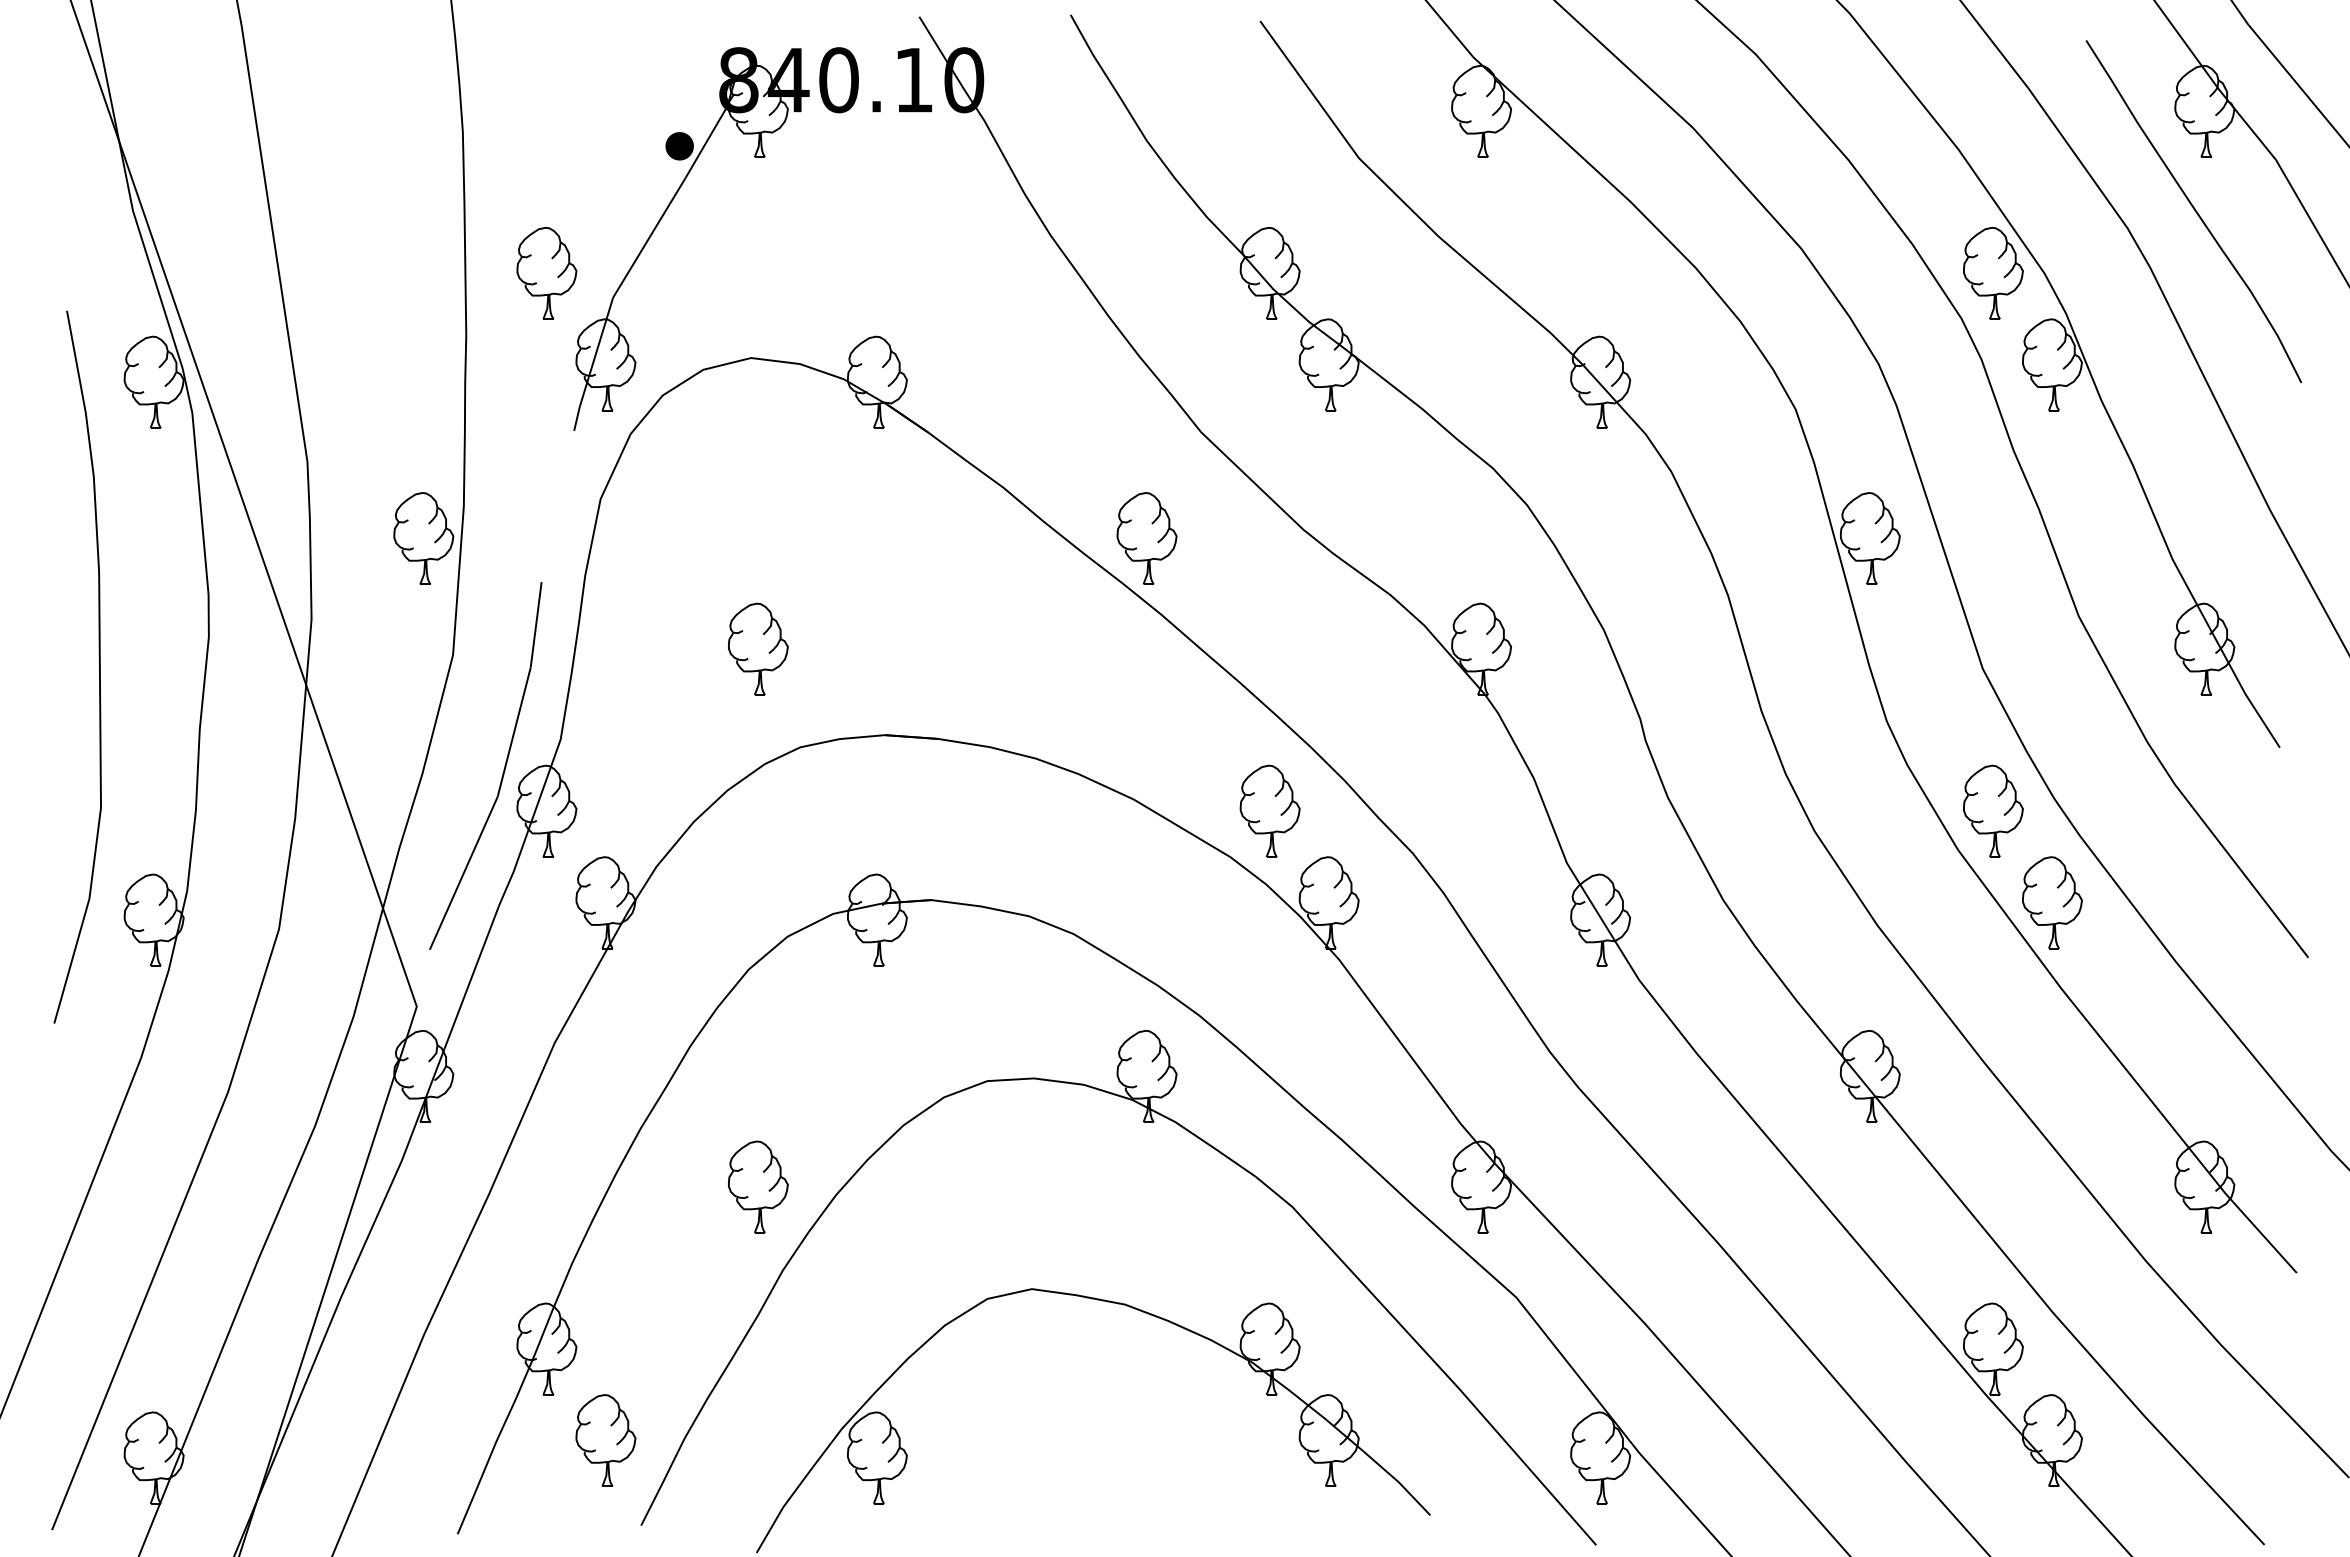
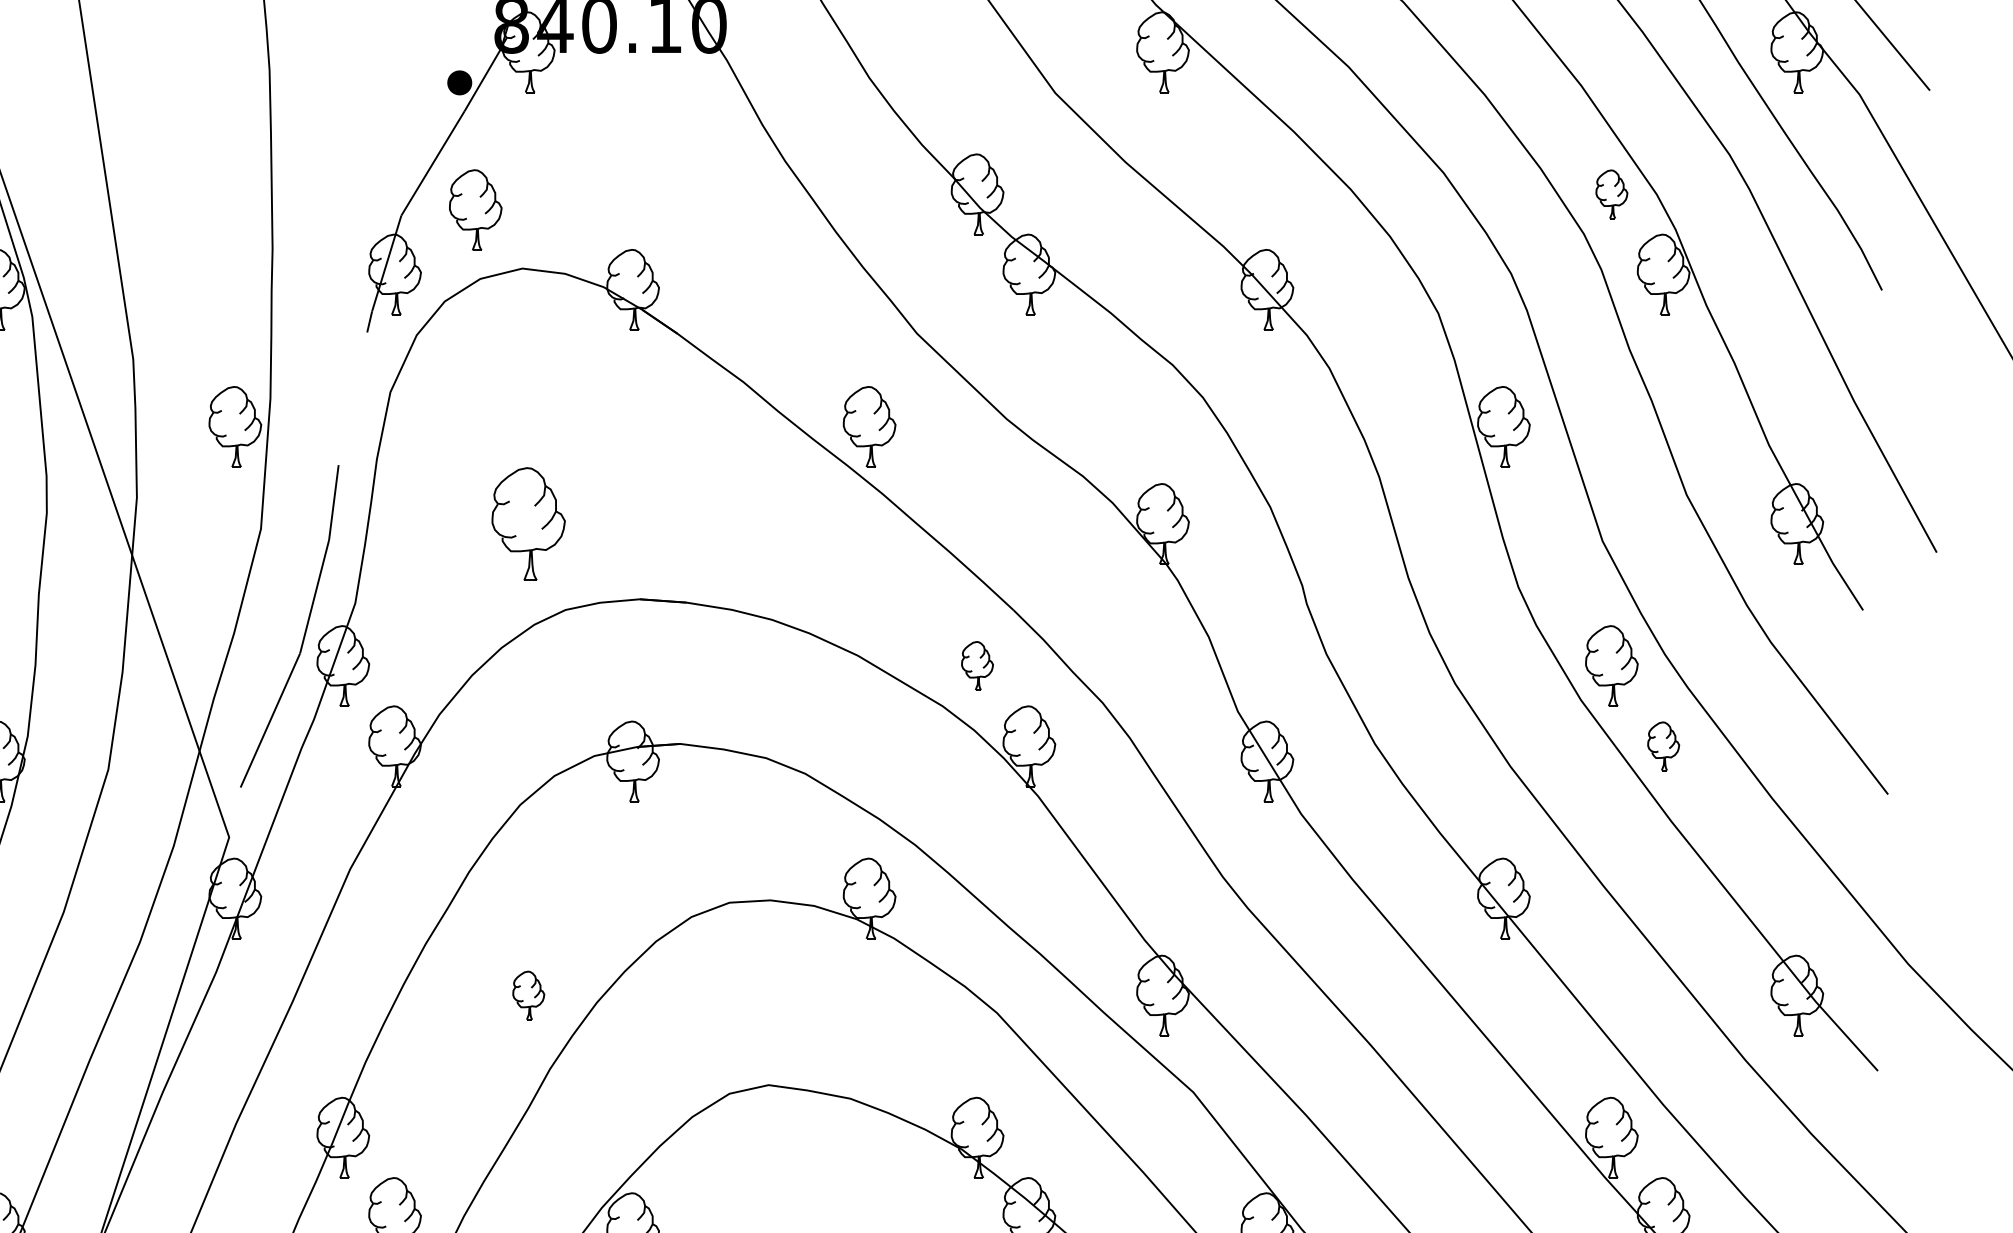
part: (546, 273) -> (475, 210), moved
part: (1993, 273) -> (1611, 194), size x0.6
part: (758, 648) -> (528, 523), size x1.4
part: (1269, 810) -> (977, 665), size x0.6
part: (2052, 902) -> (1663, 746), size x0.6
part: (758, 1186) -> (528, 995), size x0.6

